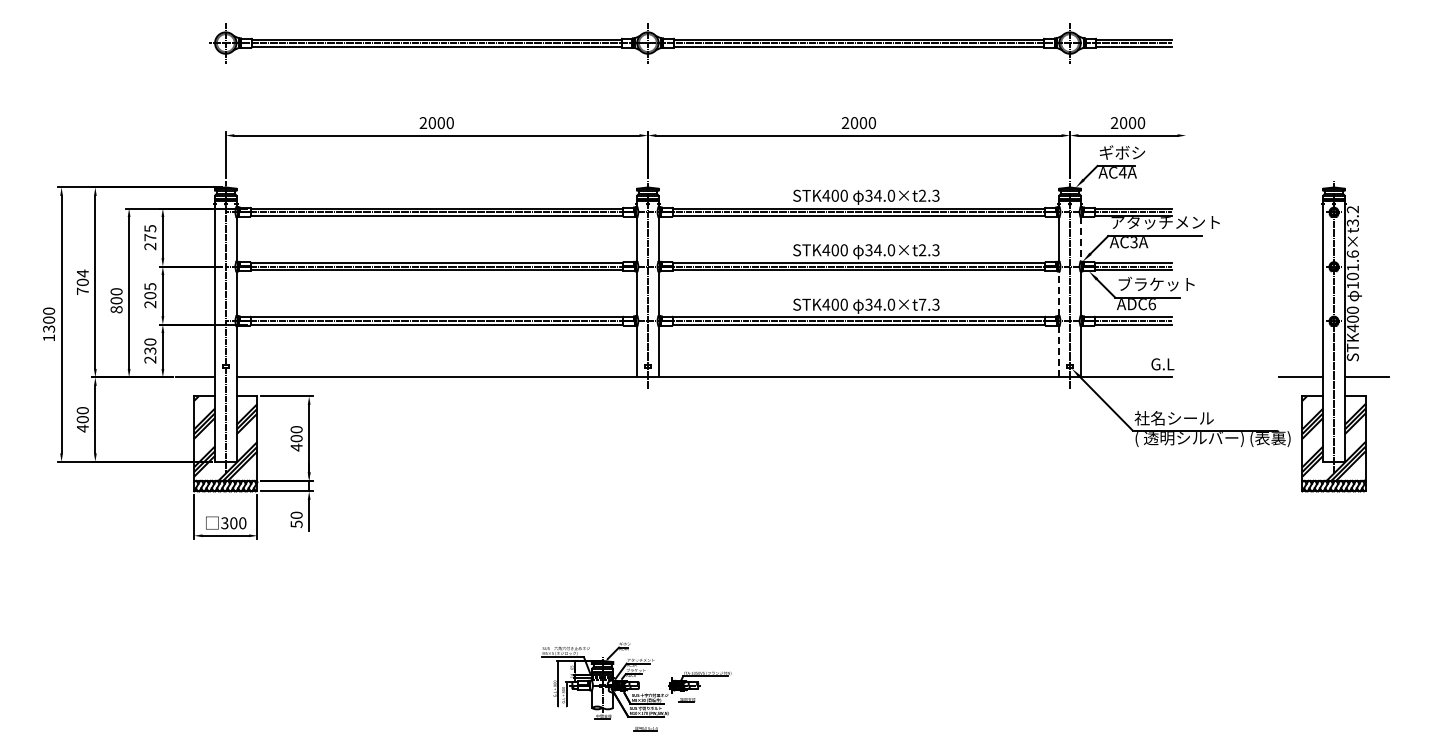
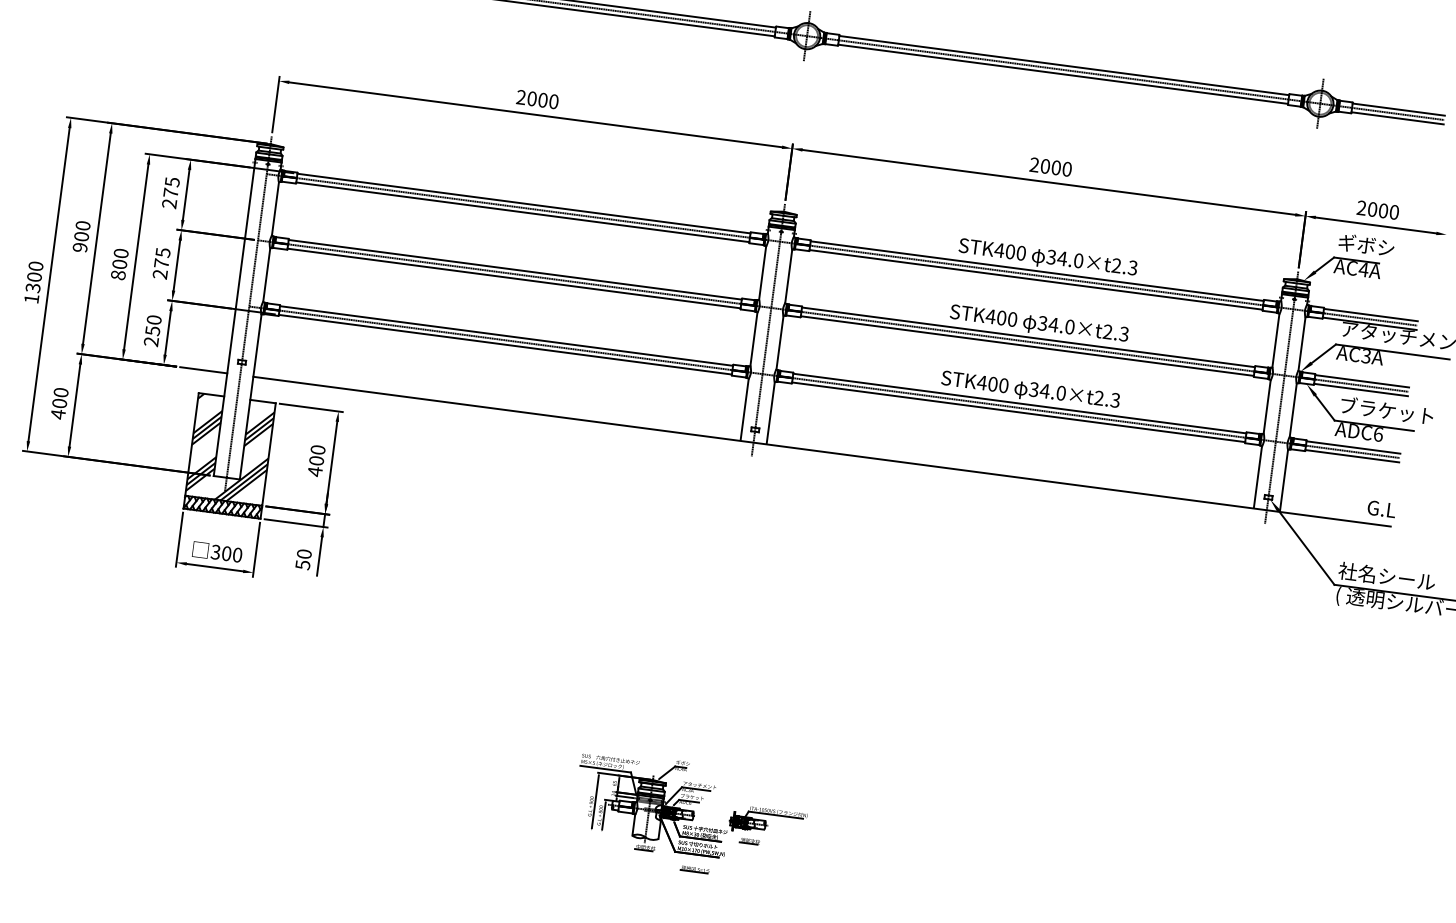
line: (1080, 239) -> (1301, 344), dashed -> solid
text: (82, 282) -> (81, 236), 704 -> 900
line: (1059, 293) -> (1267, 406), dashed -> solid
text: (150, 295) -> (161, 263), 205 -> 275
text: (922, 304) -> (1099, 397), 34.0×t7.3 -> 34.0×t2.3
text: (149, 350) -> (151, 330), 230 -> 250
line: (1059, 351) -> (1258, 477), dashed -> solid

